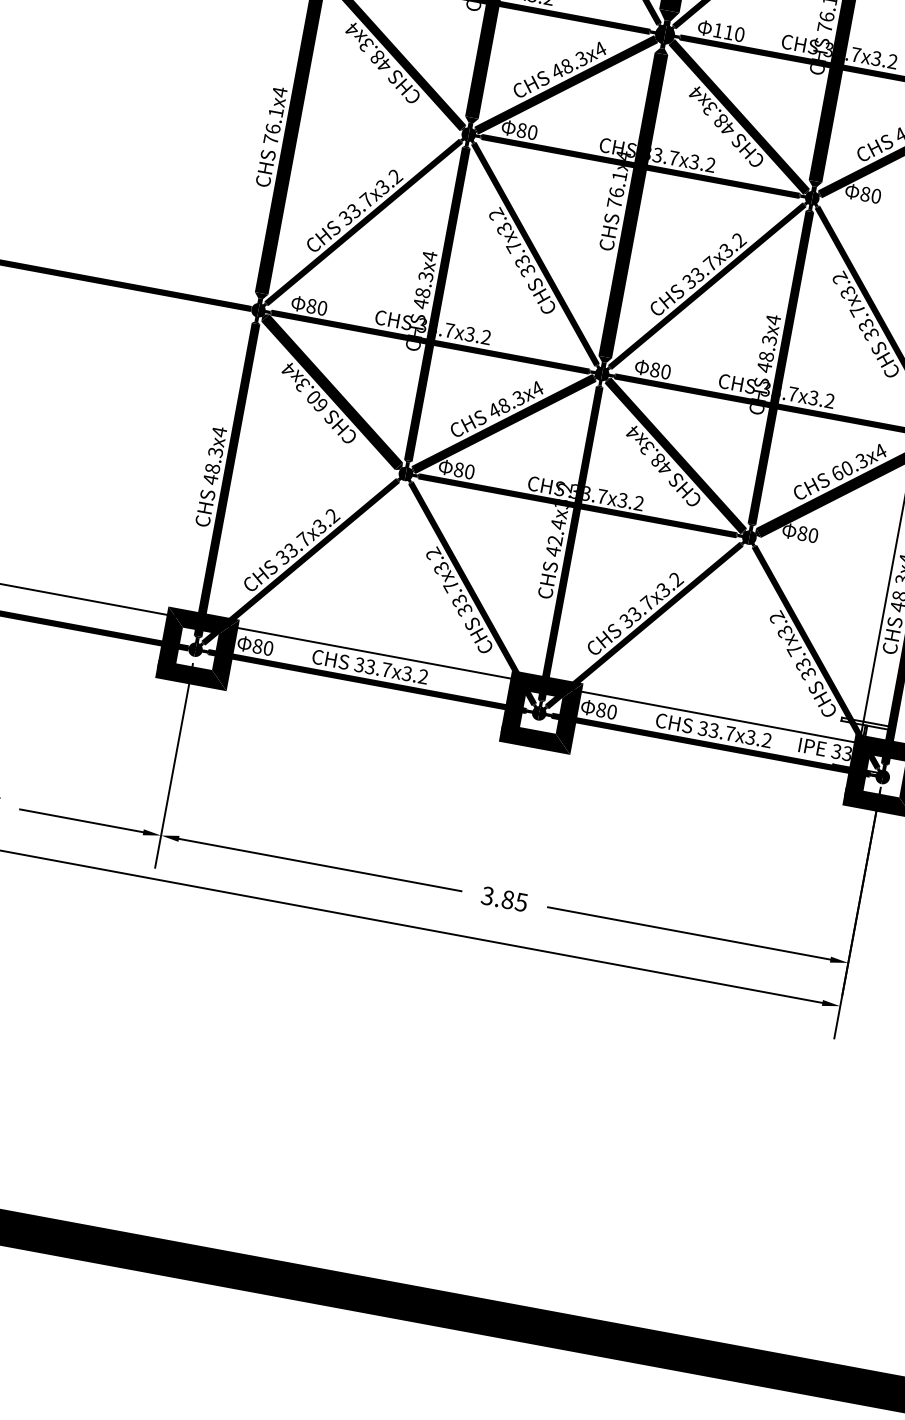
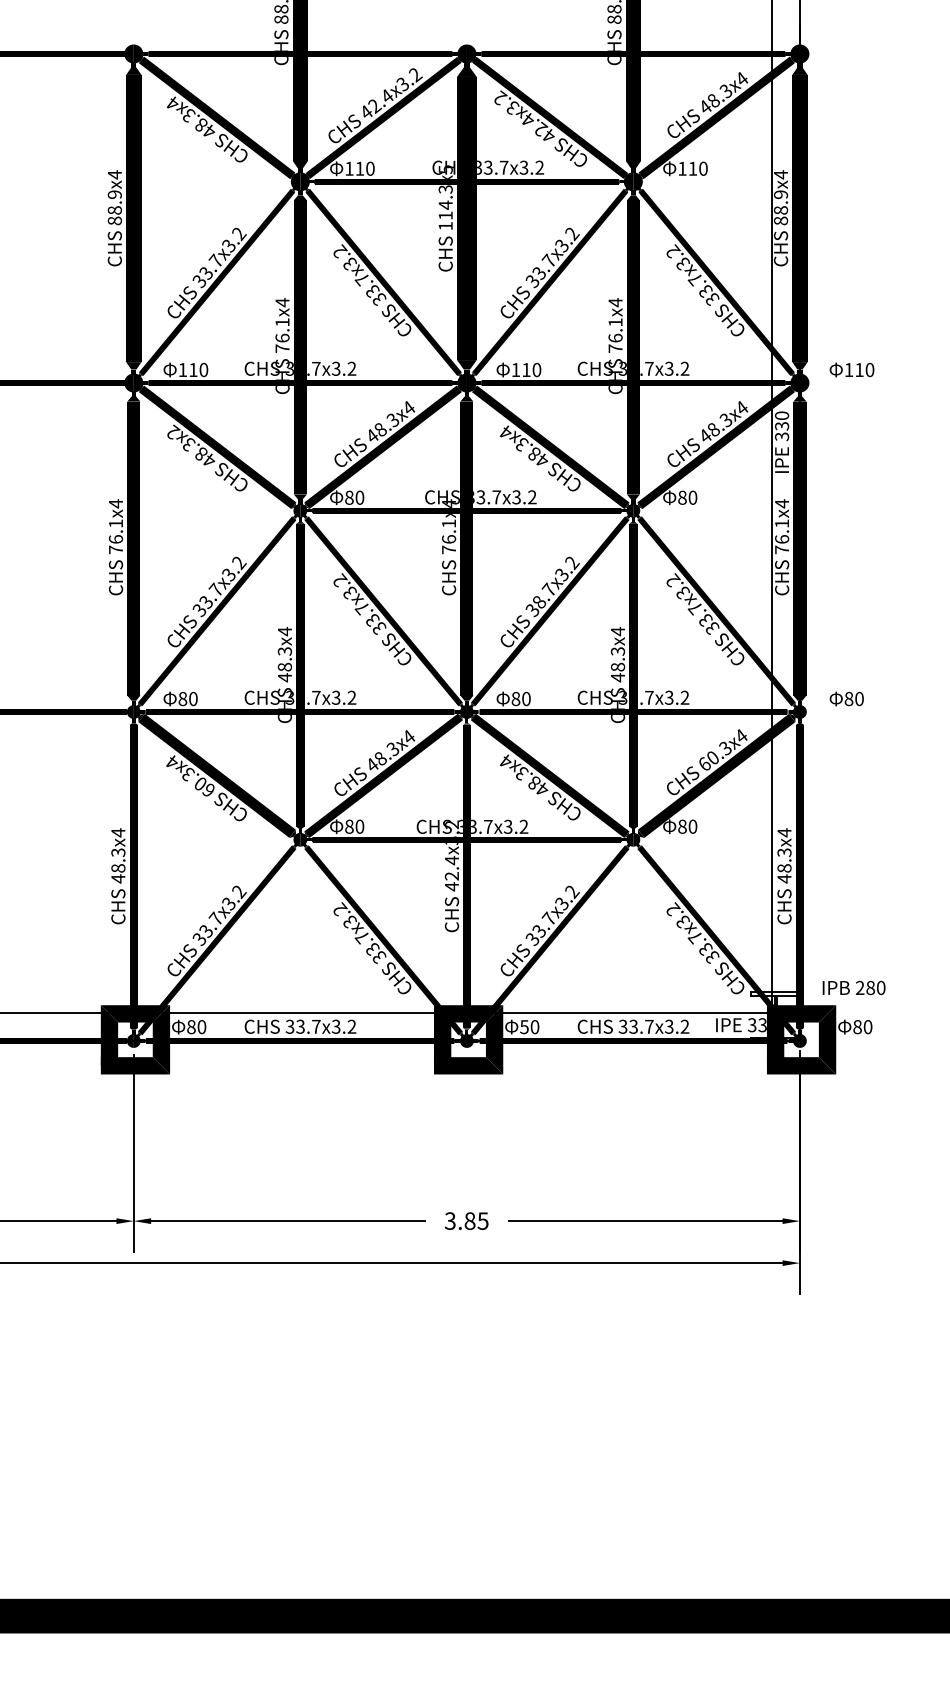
text: (353, 28) -> (173, 431), 48.3x4 -> 48.3x2
text: (697, 274) -> (539, 602), 33.7x3.2 -> 38.7x3.2
text: (601, 710) -> (524, 1027), 80 -> 50

